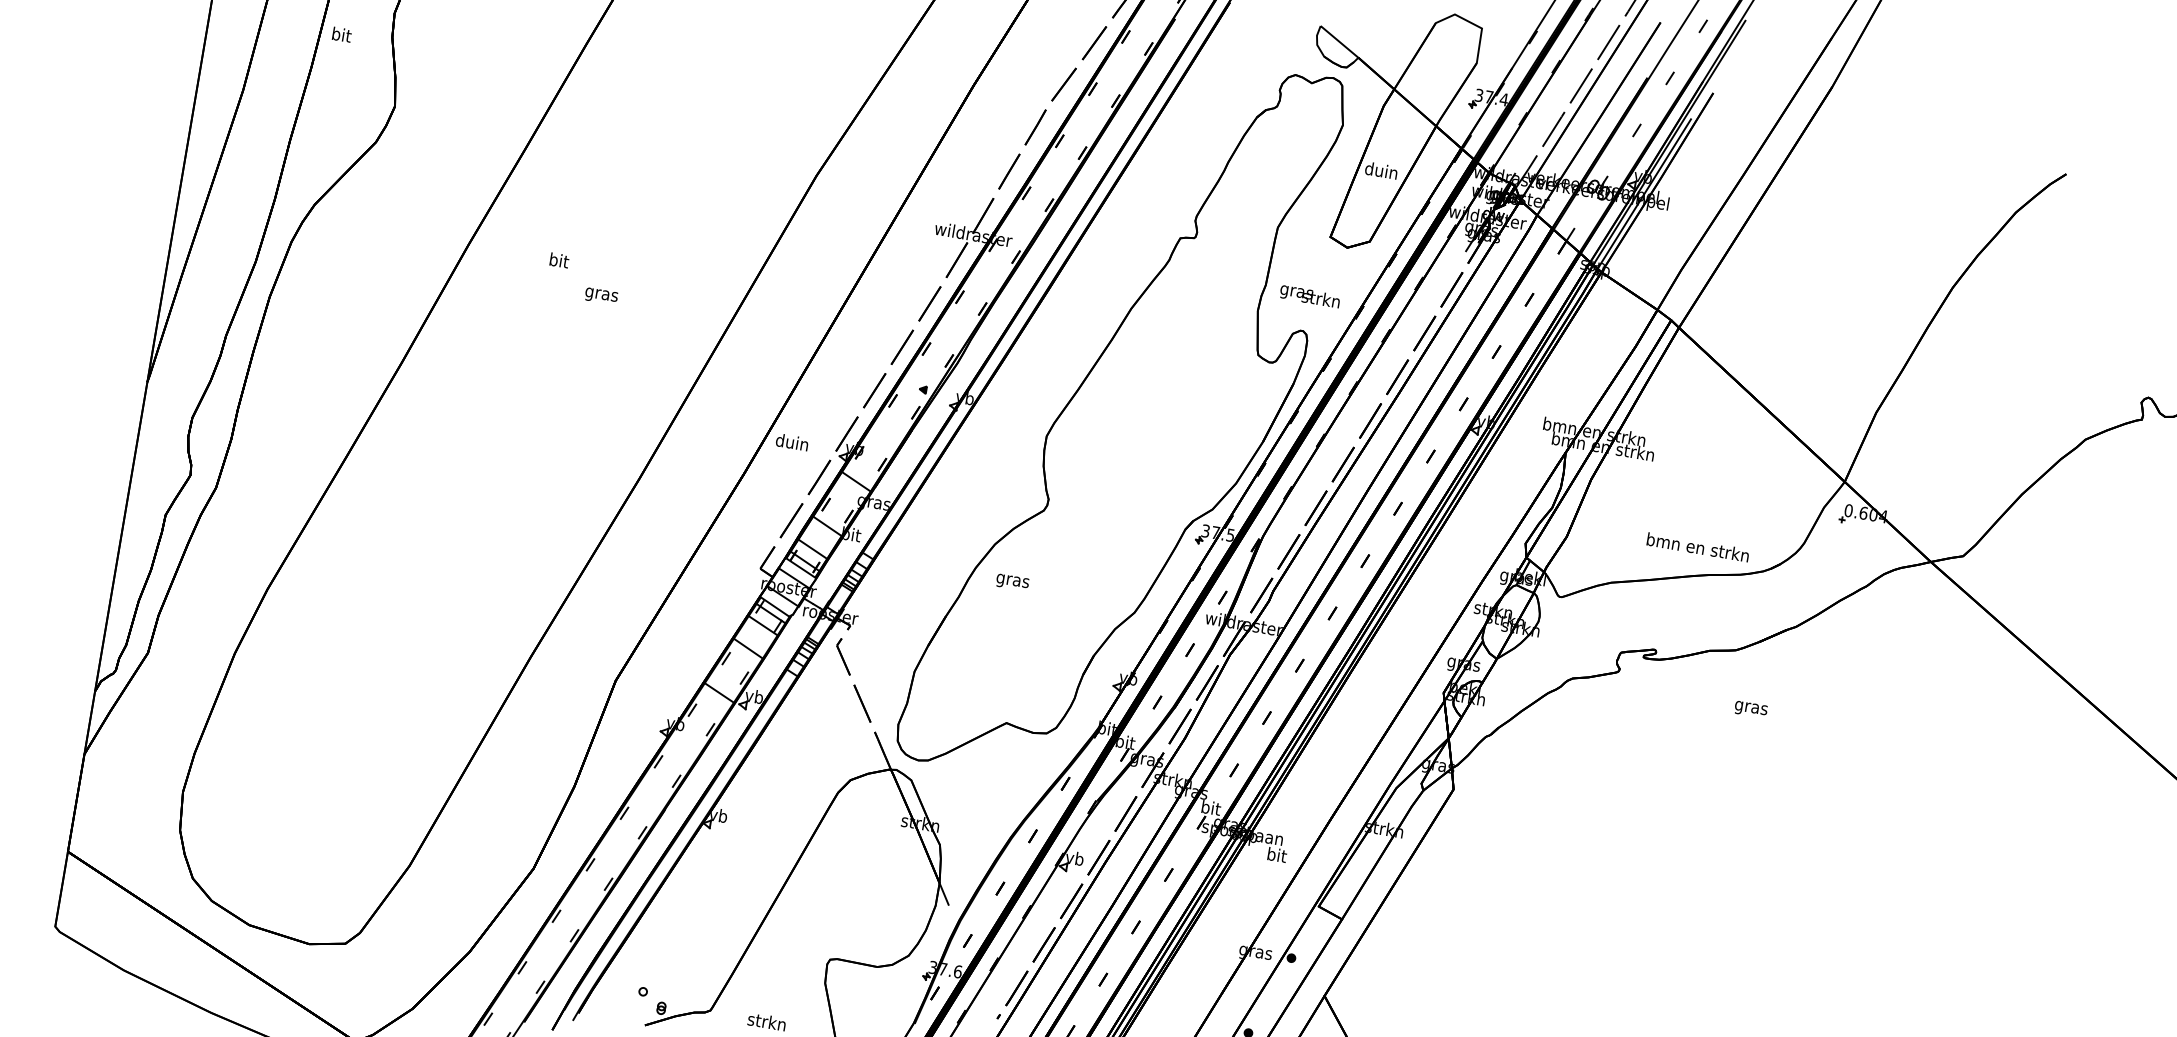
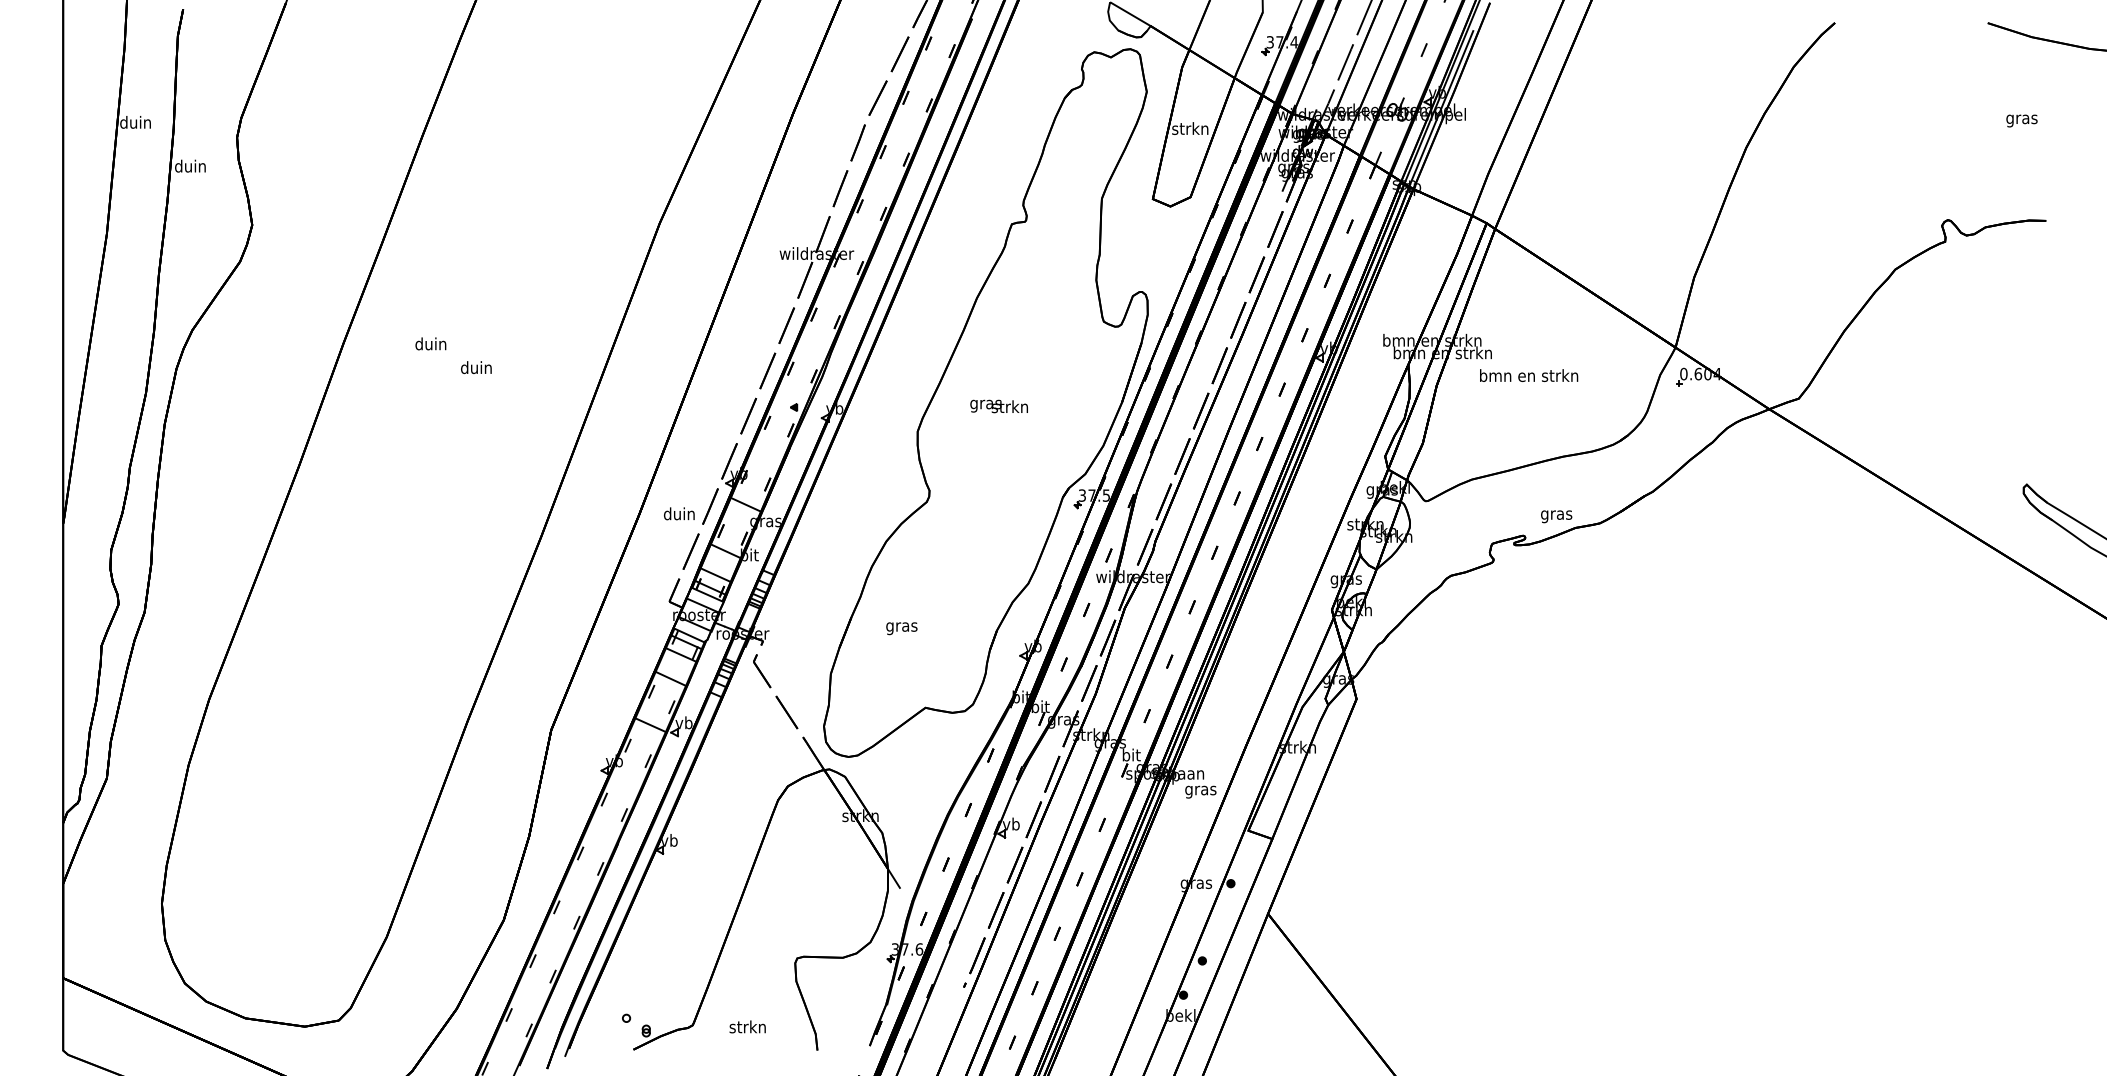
text: (341, 34) -> (190, 165), bit -> duin
text: (1381, 170) -> (1190, 128), duin -> strkn
text: (558, 259) -> (430, 343), bit -> duin
text: (601, 294) -> (476, 369), gras -> duin
text: (1309, 296) -> (998, 406), moved
text: (792, 442) -> (679, 513), moved
text: (1698, 547) -> (1529, 375), moved
text: (1012, 582) -> (901, 628), moved
text: (1750, 709) -> (1556, 516), moved
text: (1276, 856) -> (1200, 790), bit -> gras

